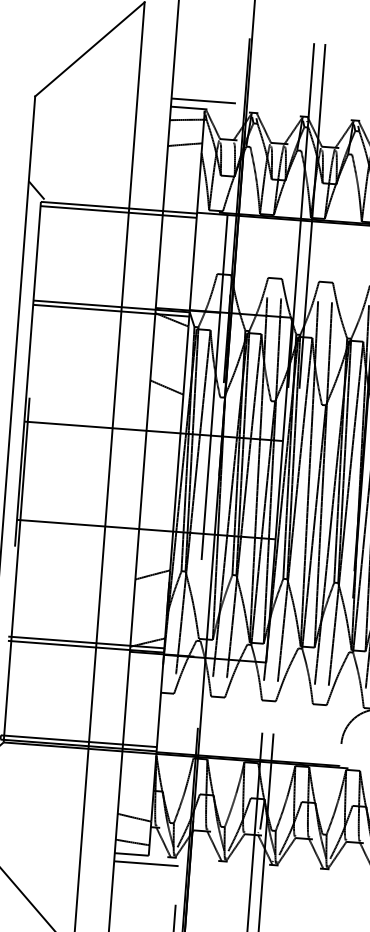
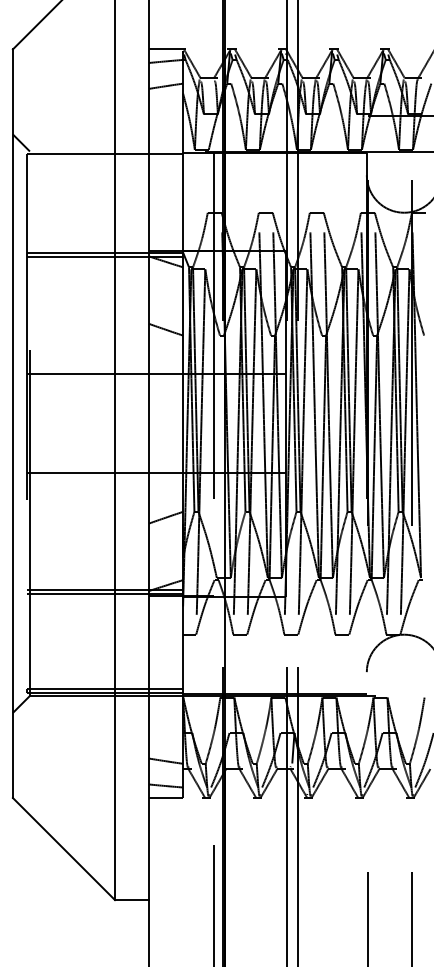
line: (203, 101) -> (181, 41), removed
line: (118, 212) -> (104, 158), removed
line: (146, 864) -> (181, 806), removed

